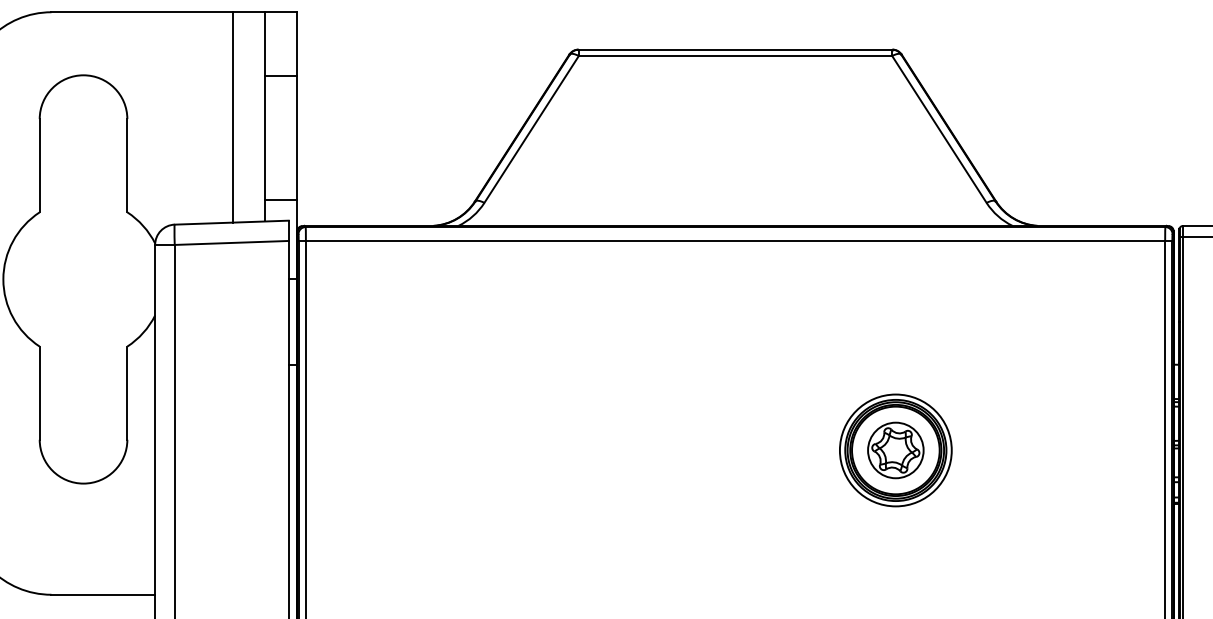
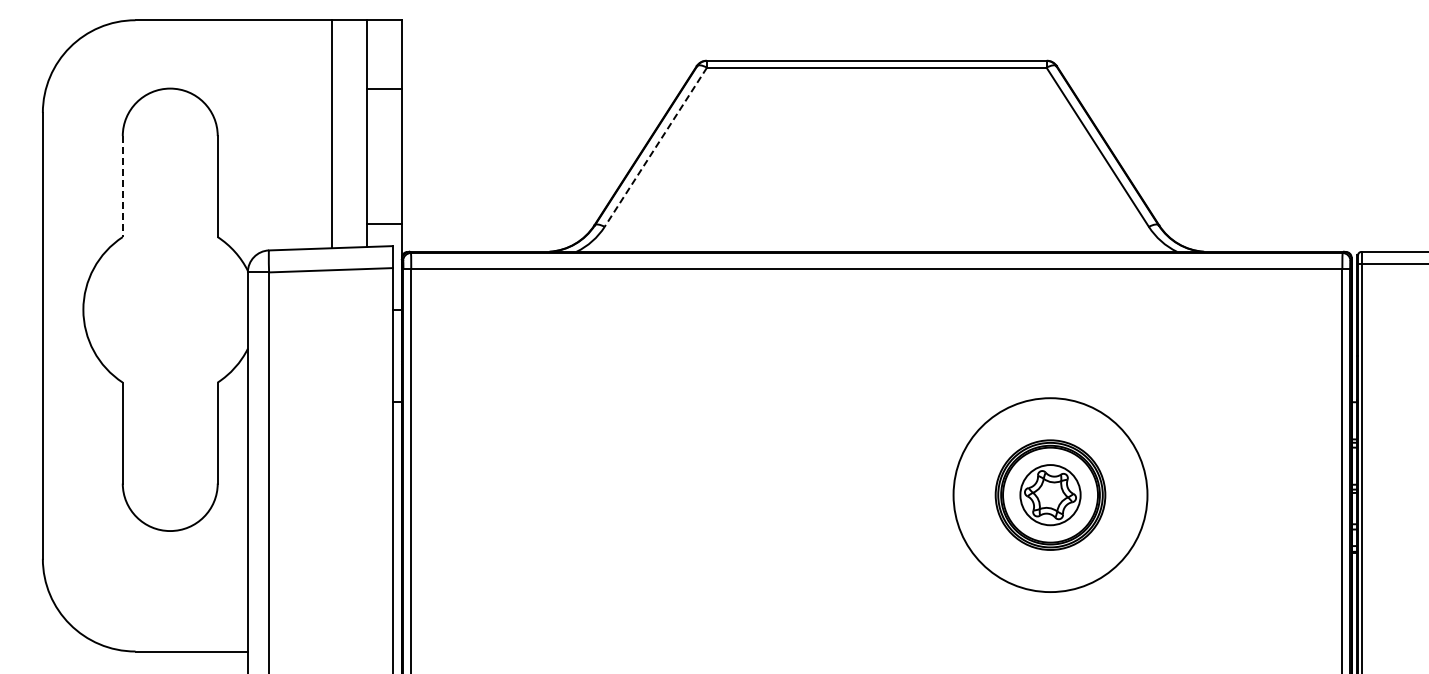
line: (531, 129) -> (655, 147), solid -> dashed
line: (39, 166) -> (122, 187), solid -> dashed
circle: (895, 449) -> (1050, 494), size x1.6

